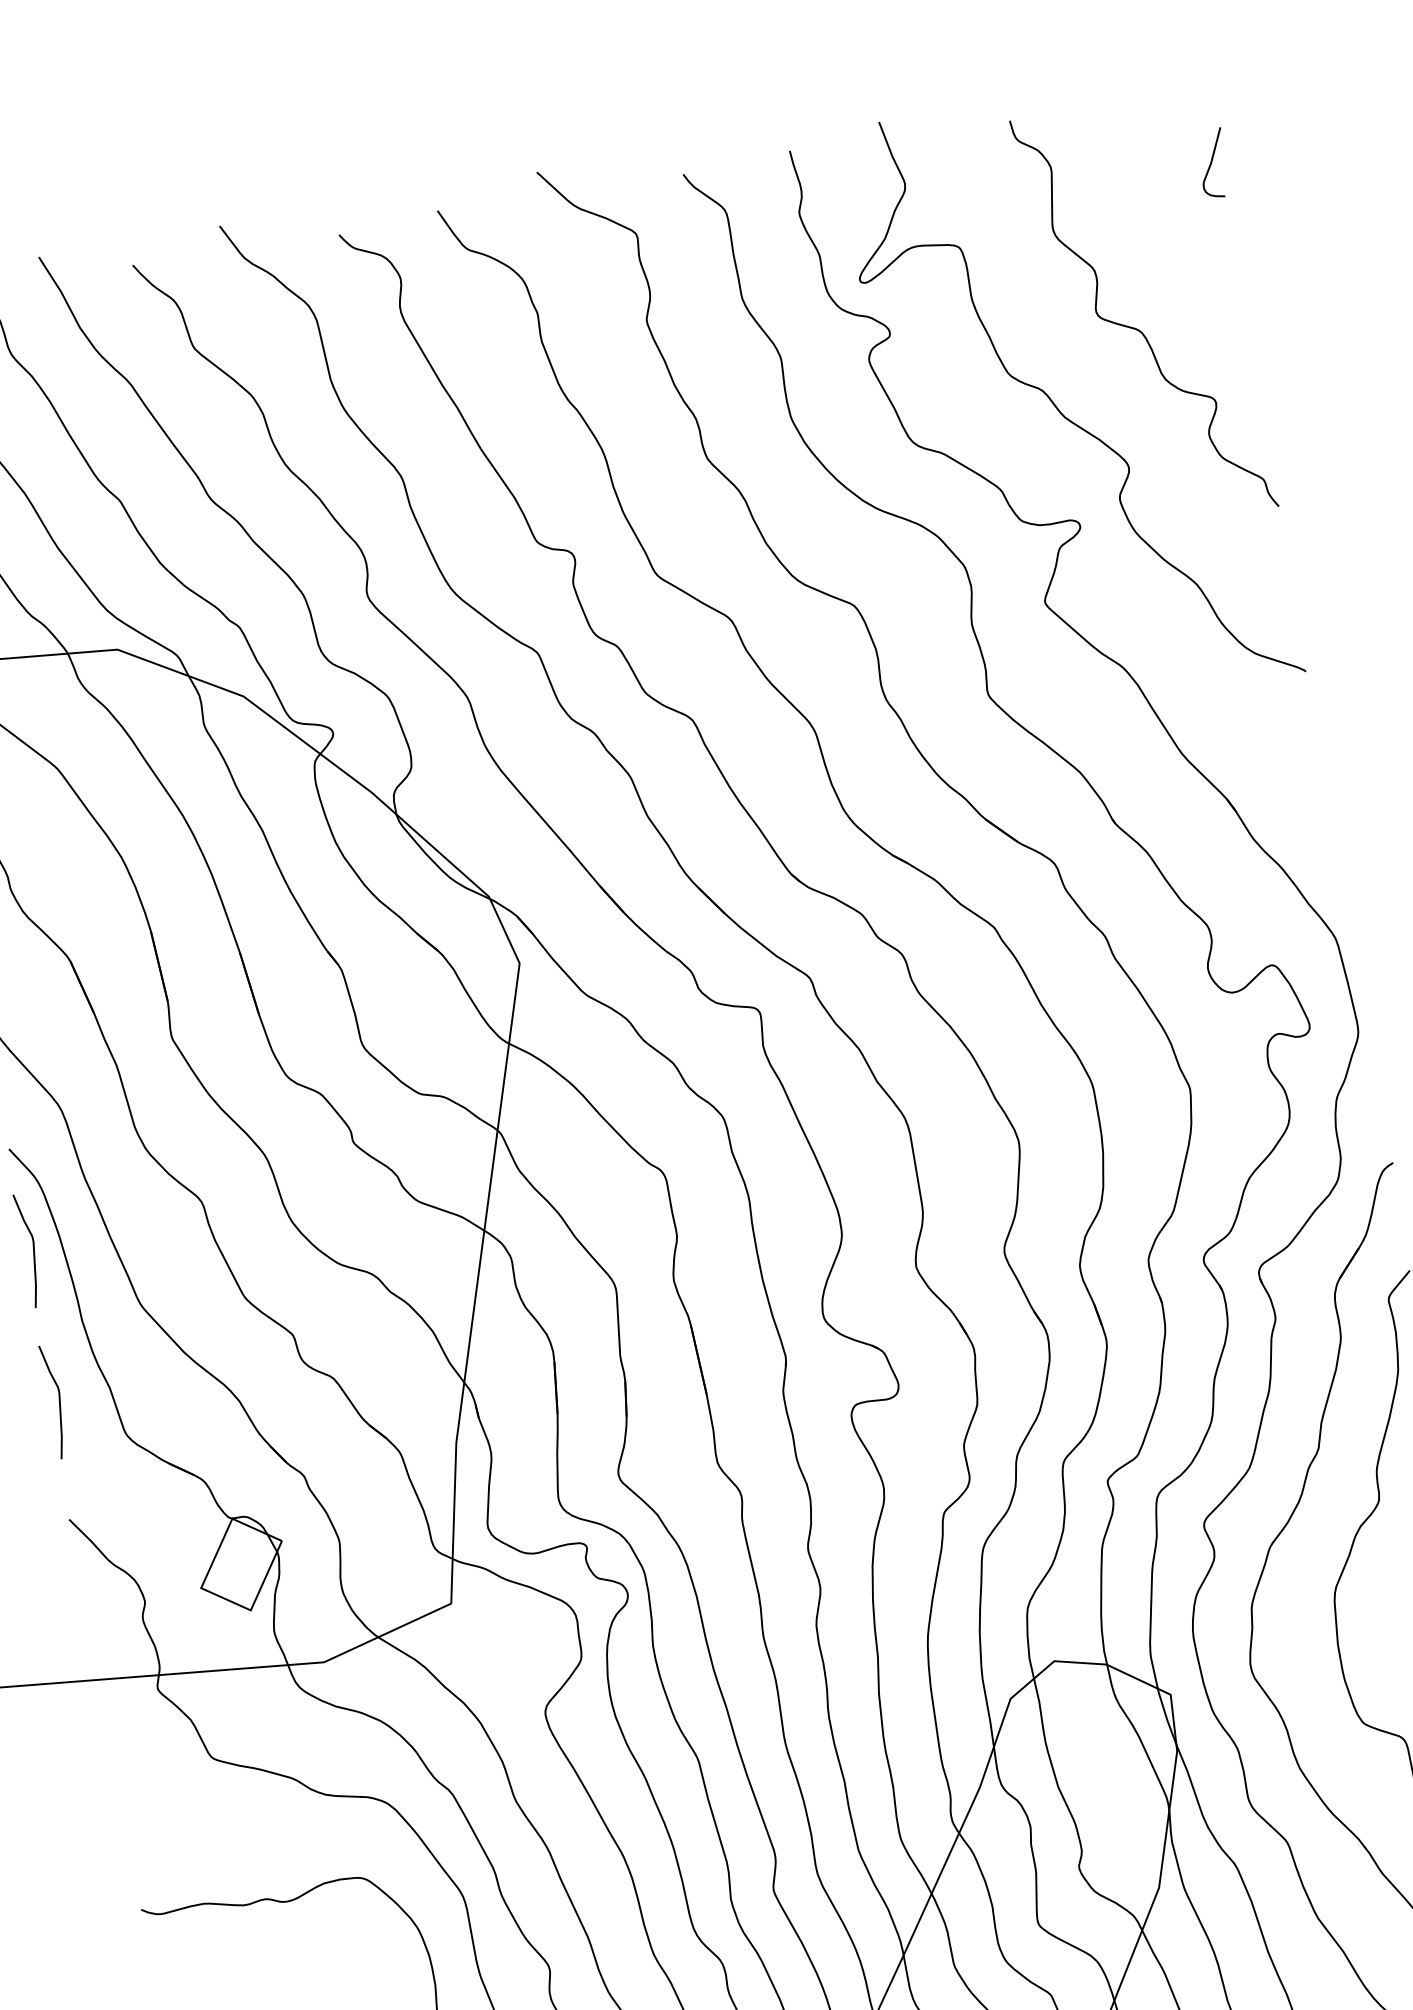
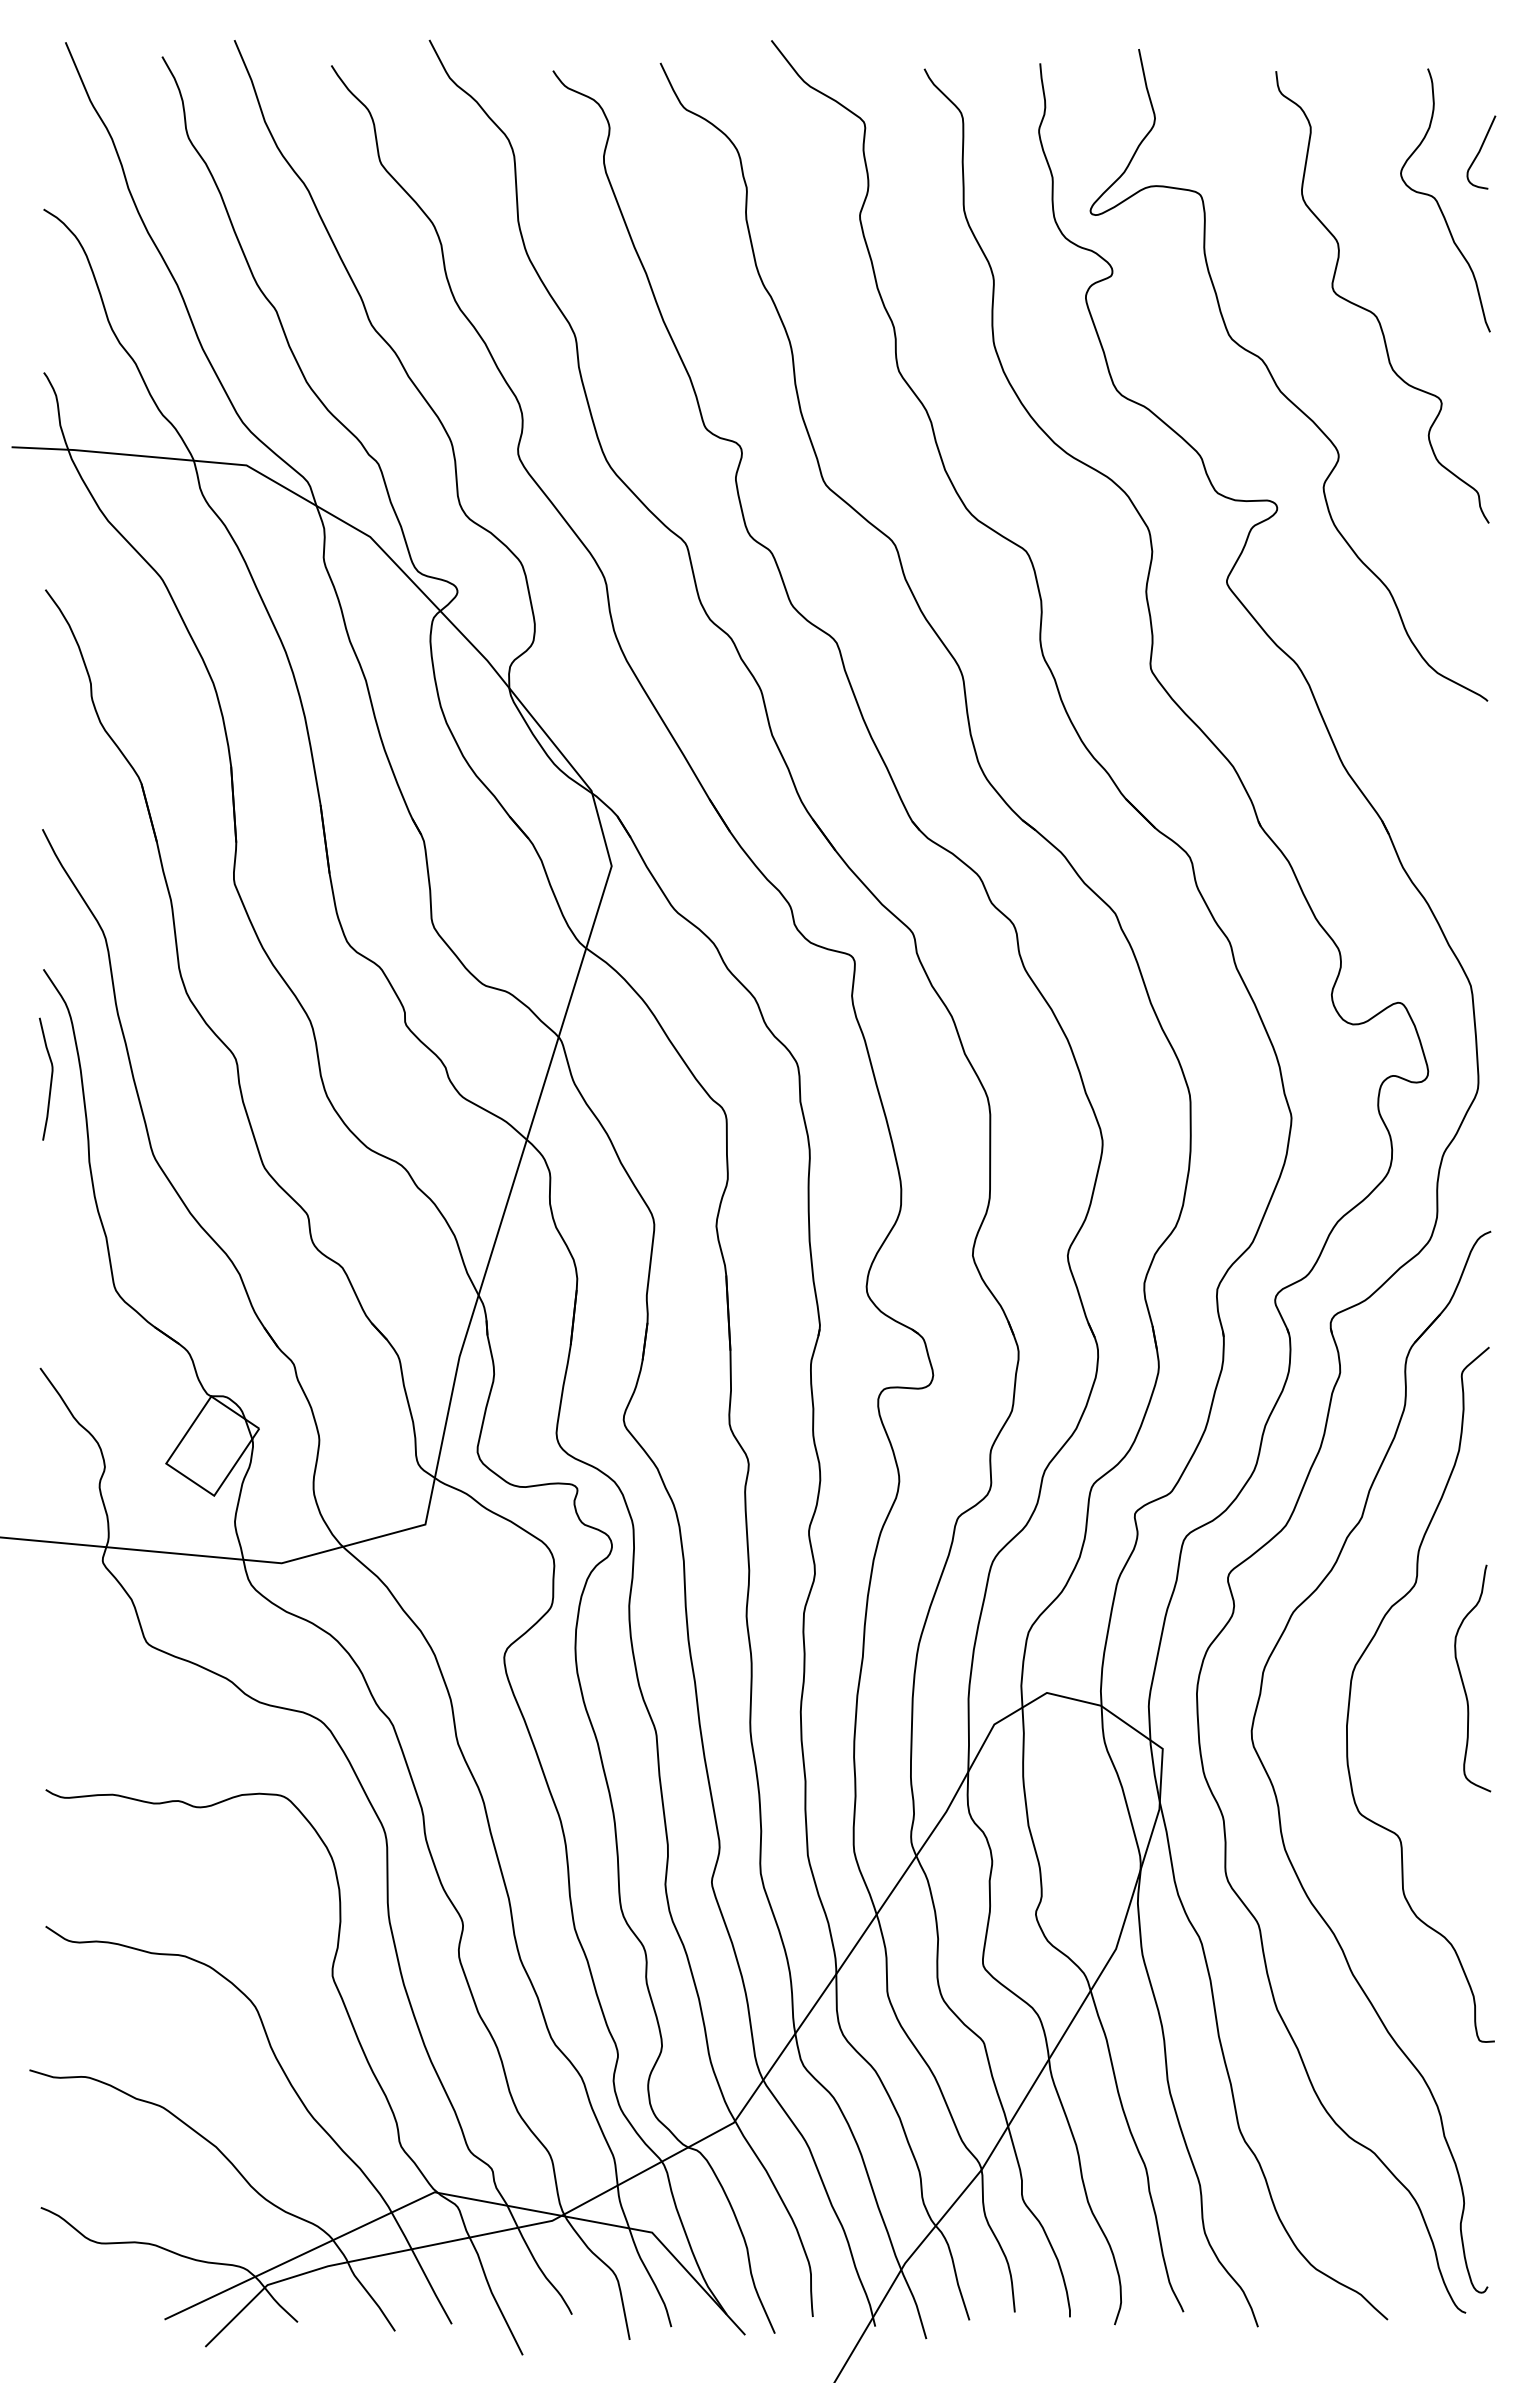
curve: (1182, 218) -> (1439, 204), added
curve: (58, 1400) -> (50, 1241), removed

